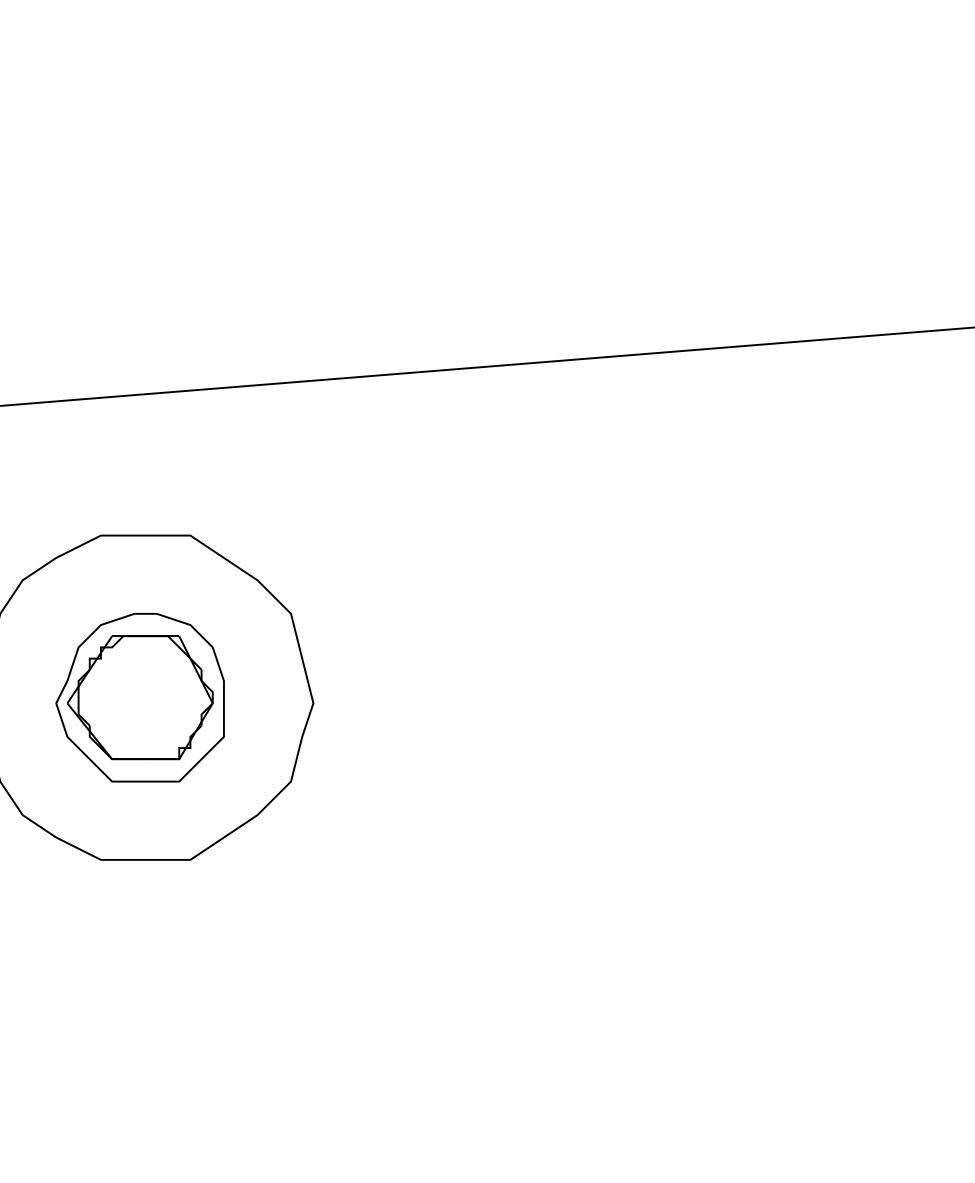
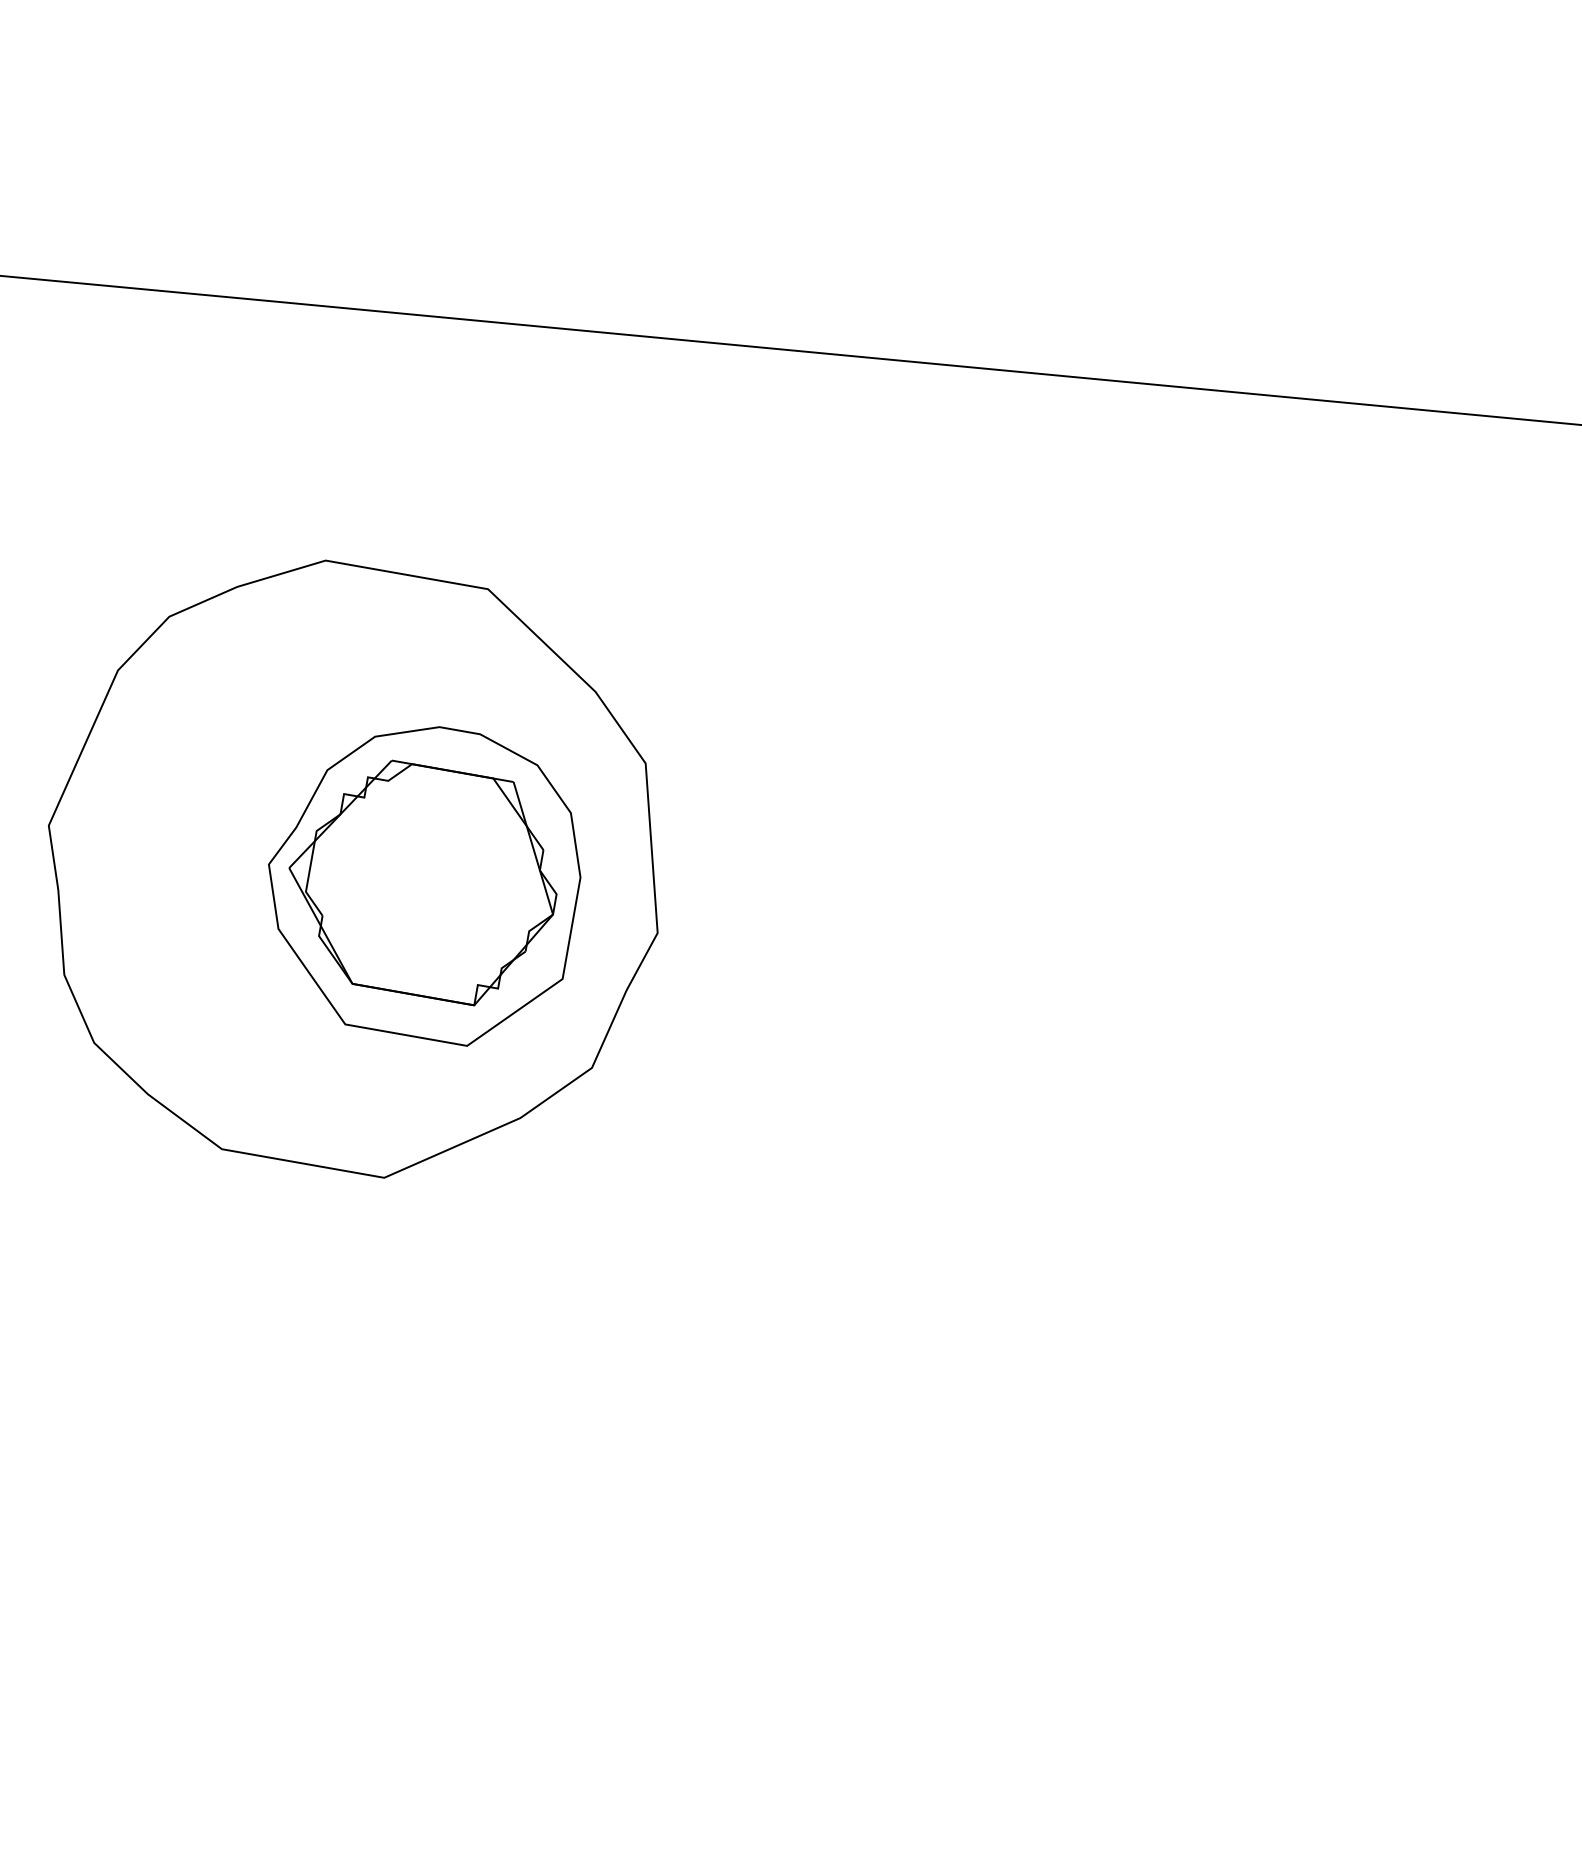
part: (139, 697) -> (421, 880), moved

